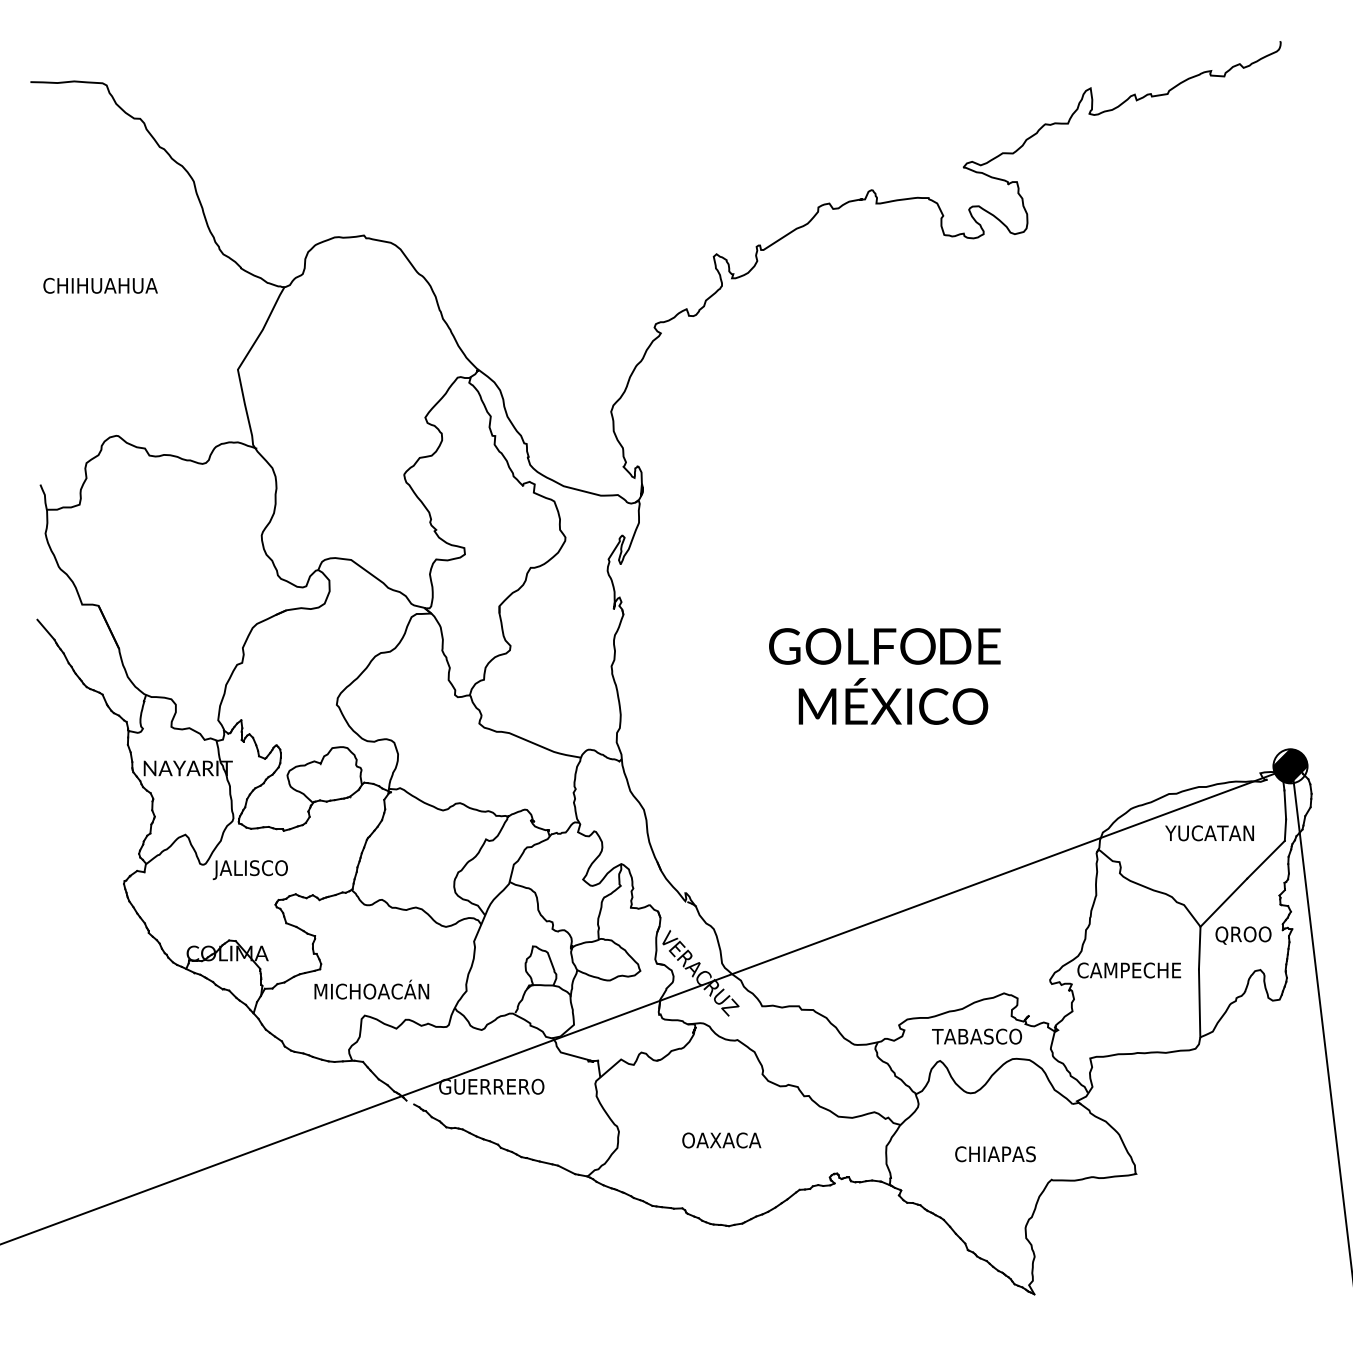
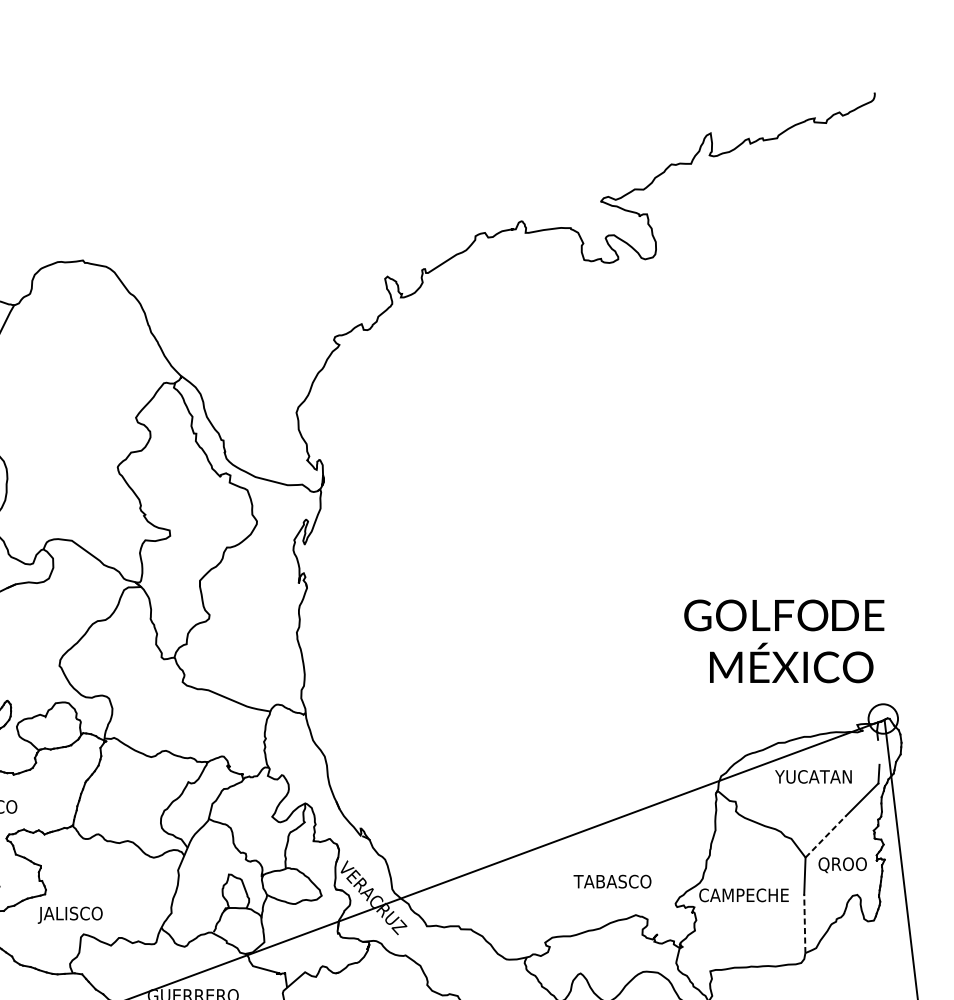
text: (884, 676) -> (783, 641), moved
hatch: (1290, 766) -> (883, 719), removed
line: (1285, 804) -> (878, 751), removed
line: (1223, 902) -> (825, 836), solid -> dashed
text: (370, 991) -> (88, 913), MICHOACÁN -> JALISCO
line: (1199, 1003) -> (804, 923), solid -> dashed
text: (976, 1036) -> (612, 881), moved

